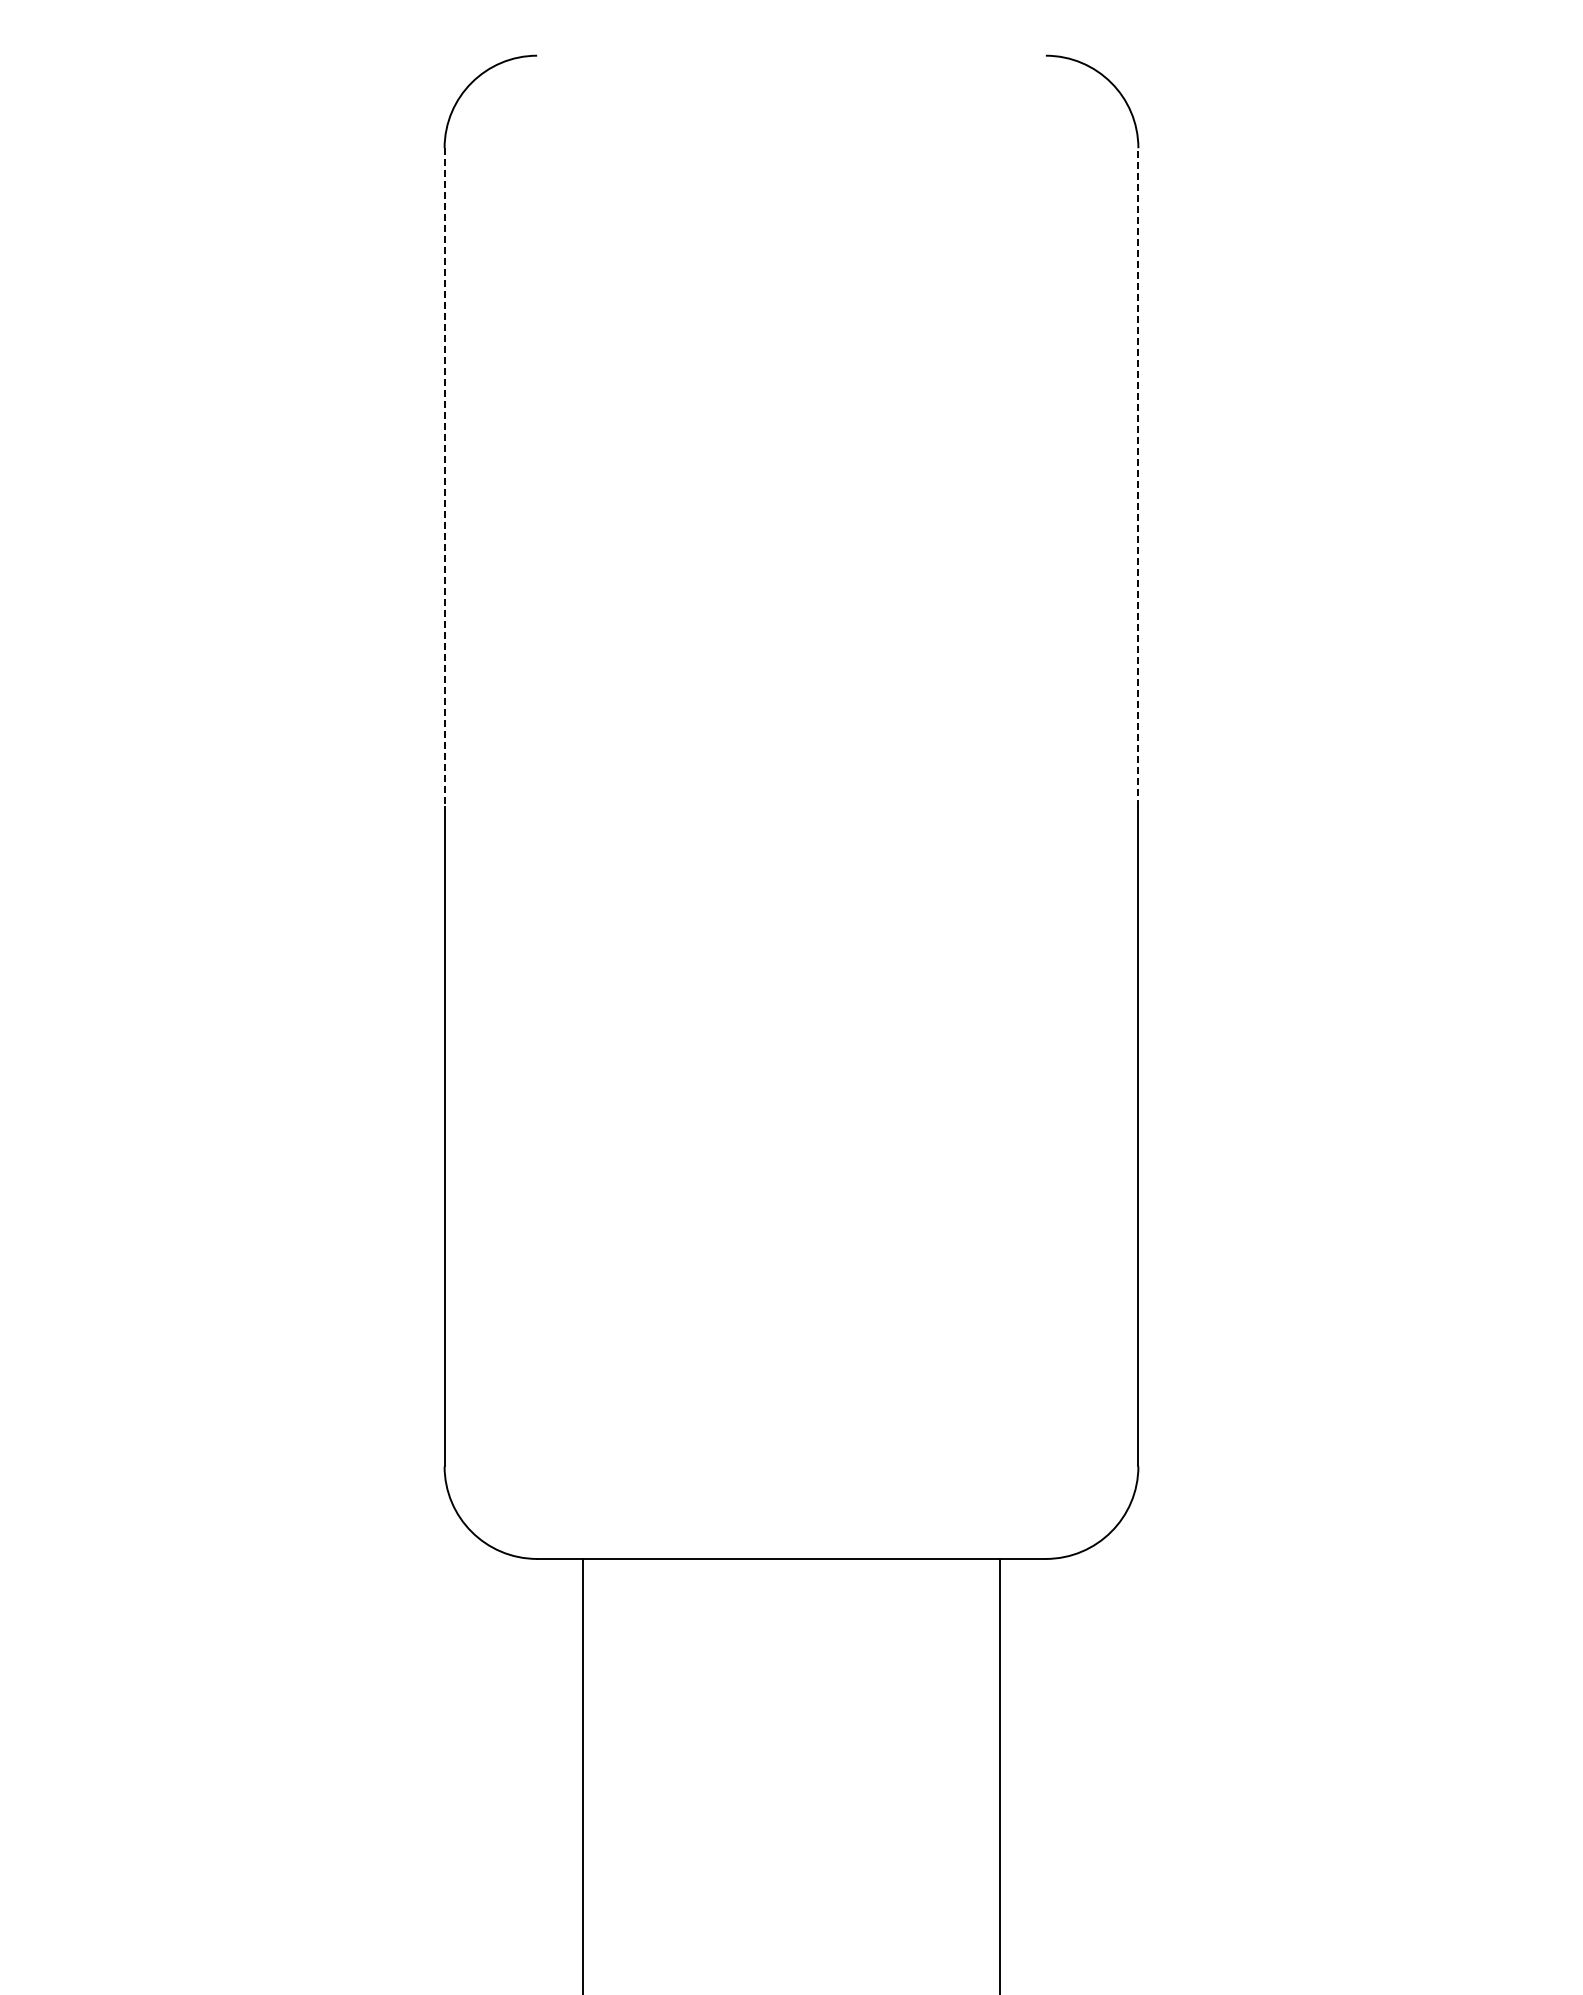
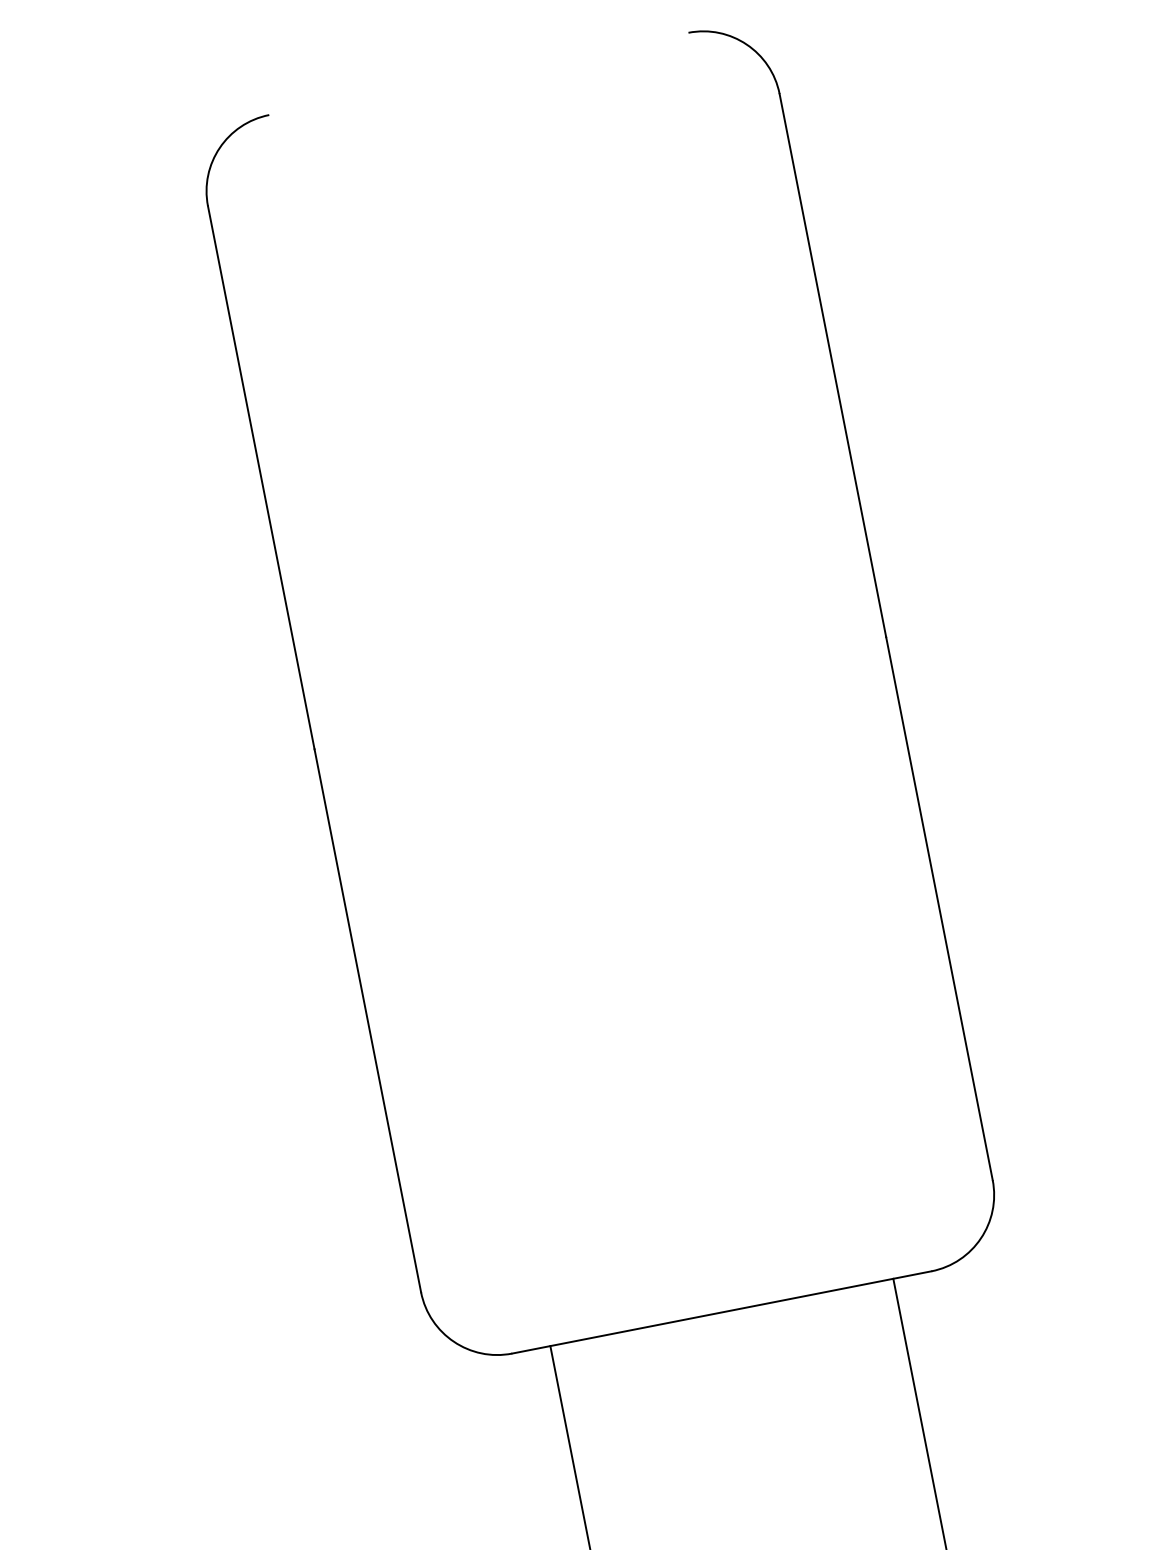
line: (444, 477) -> (261, 477), dashed -> solid
line: (1138, 477) -> (832, 365), dashed -> solid

